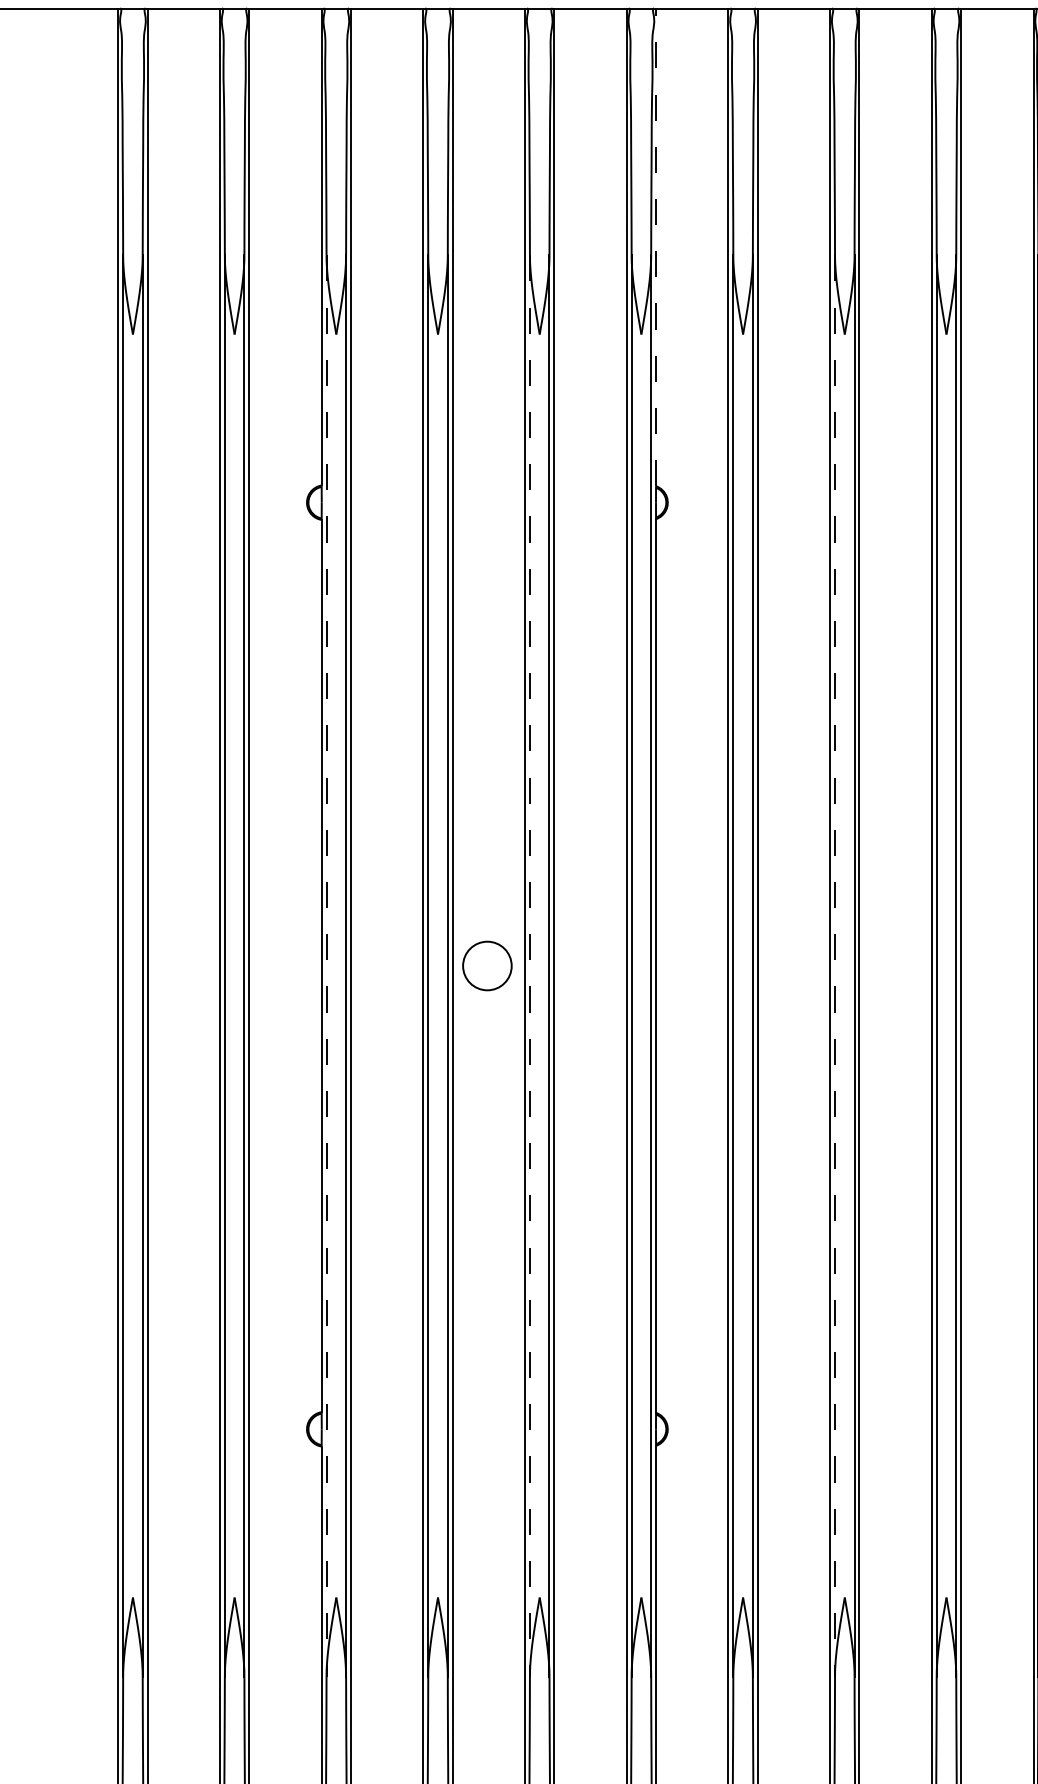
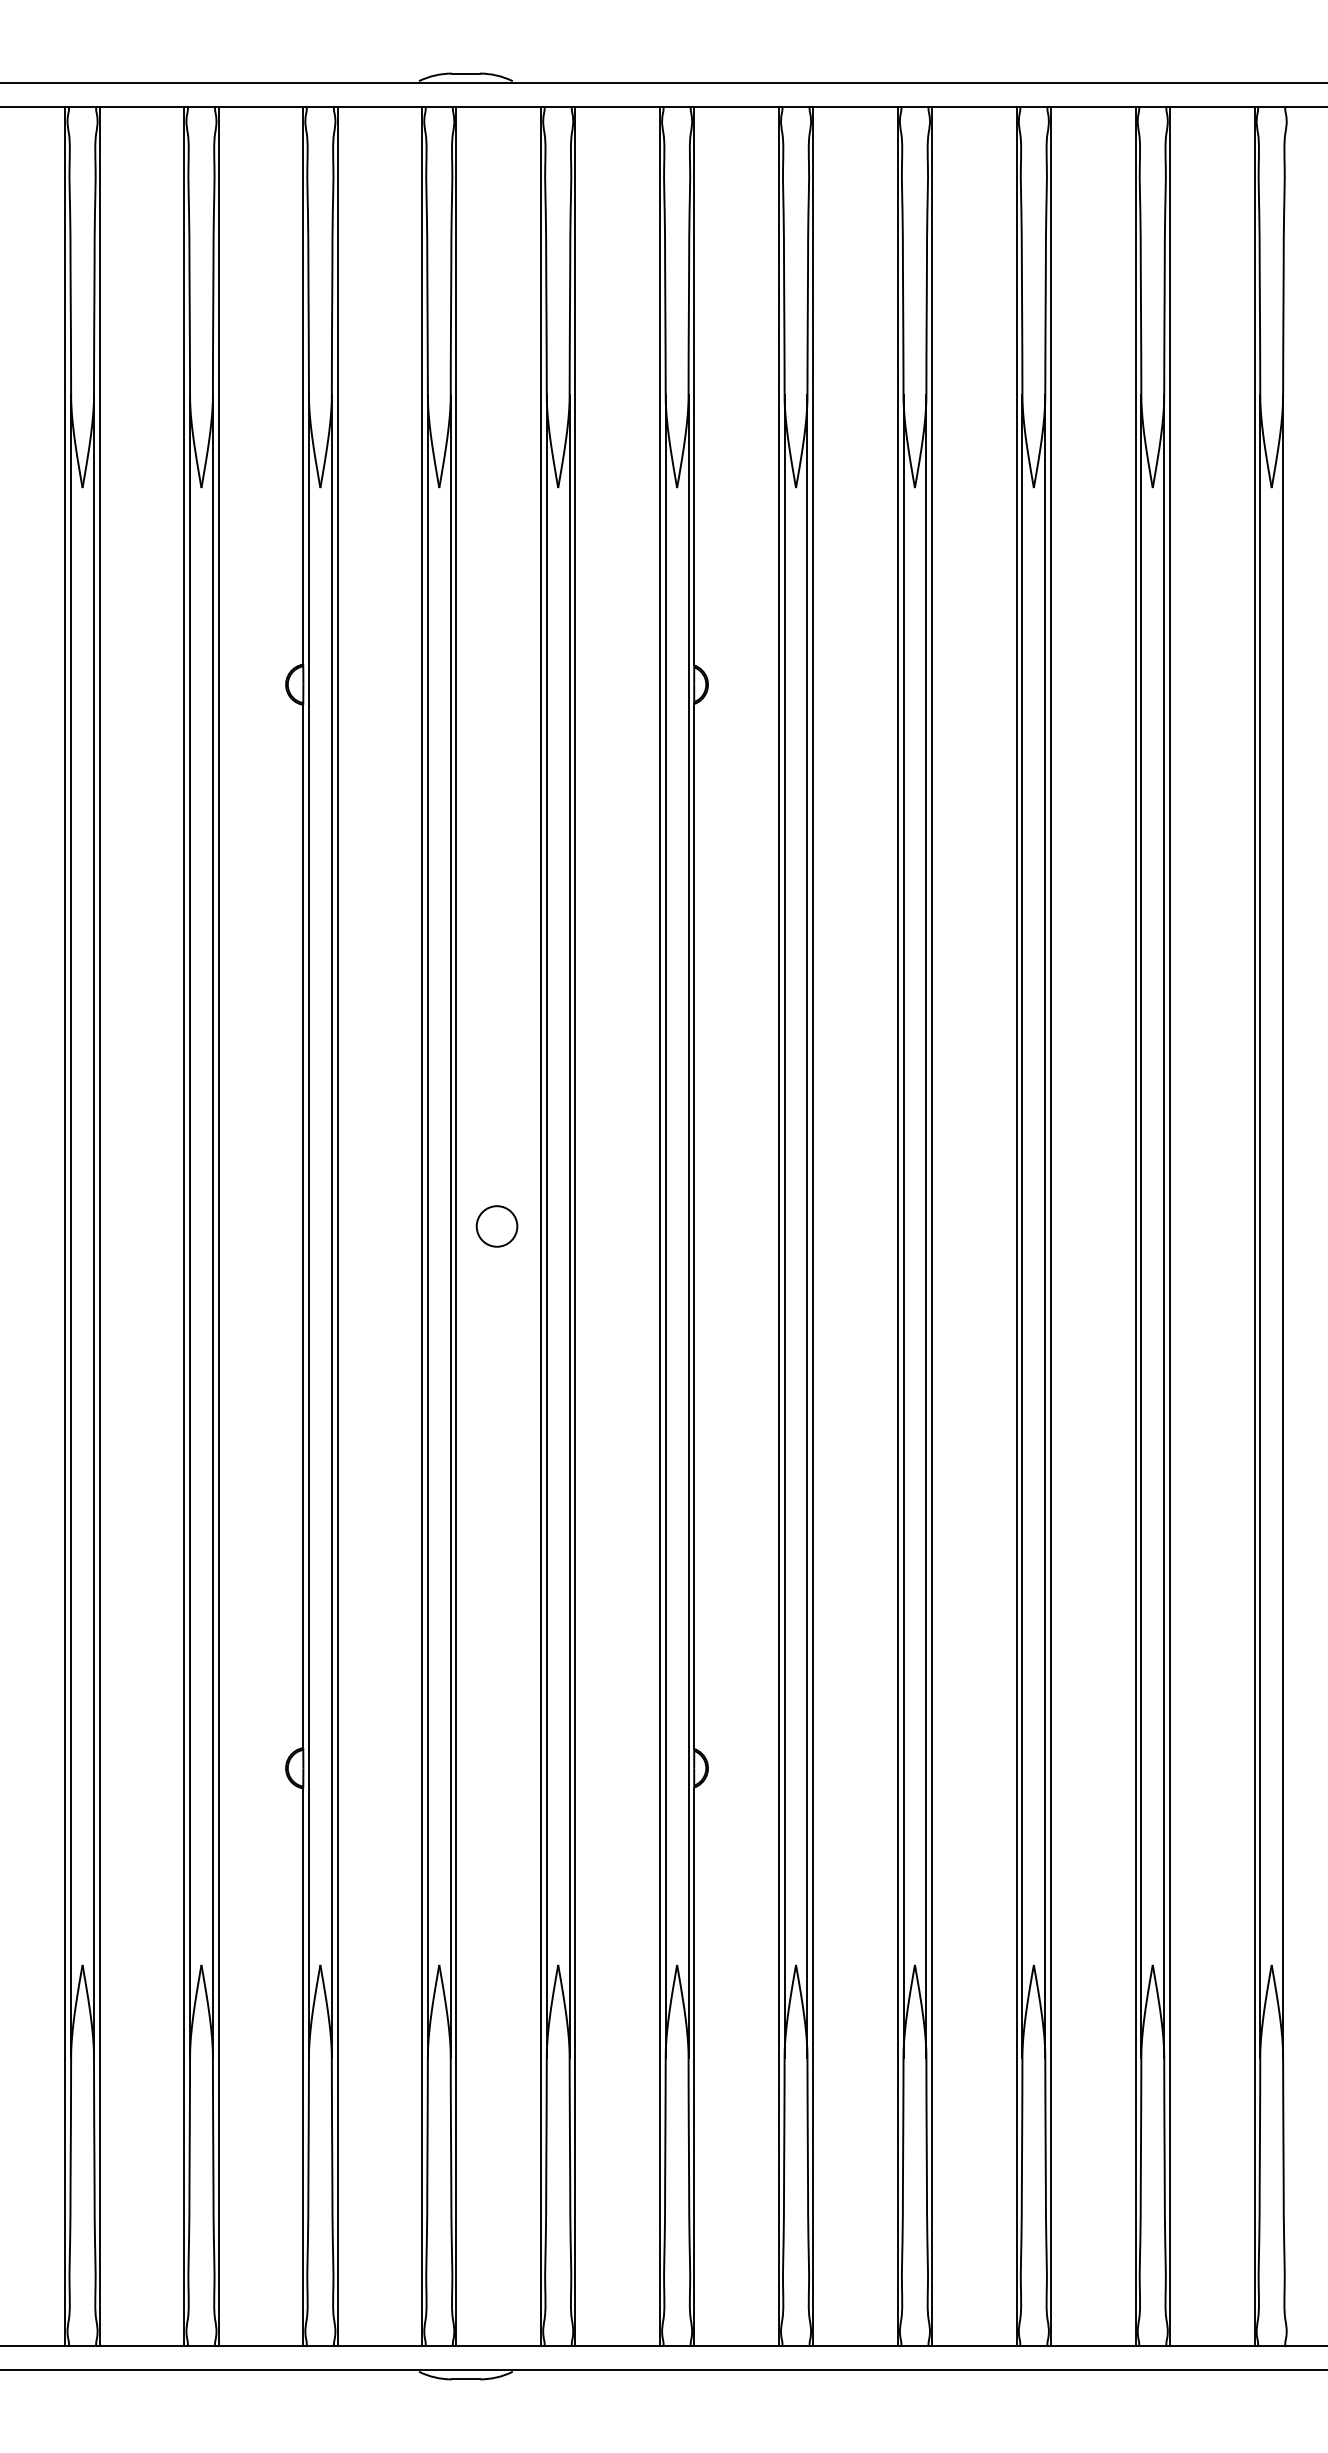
line: (656, 246) -> (694, 385), dashed -> solid
line: (326, 966) -> (308, 1226), dashed -> solid
circle: (486, 966) -> (496, 1226), size x0.71
line: (529, 966) -> (546, 1226), dashed -> solid
line: (834, 966) -> (903, 1226), dashed -> solid

